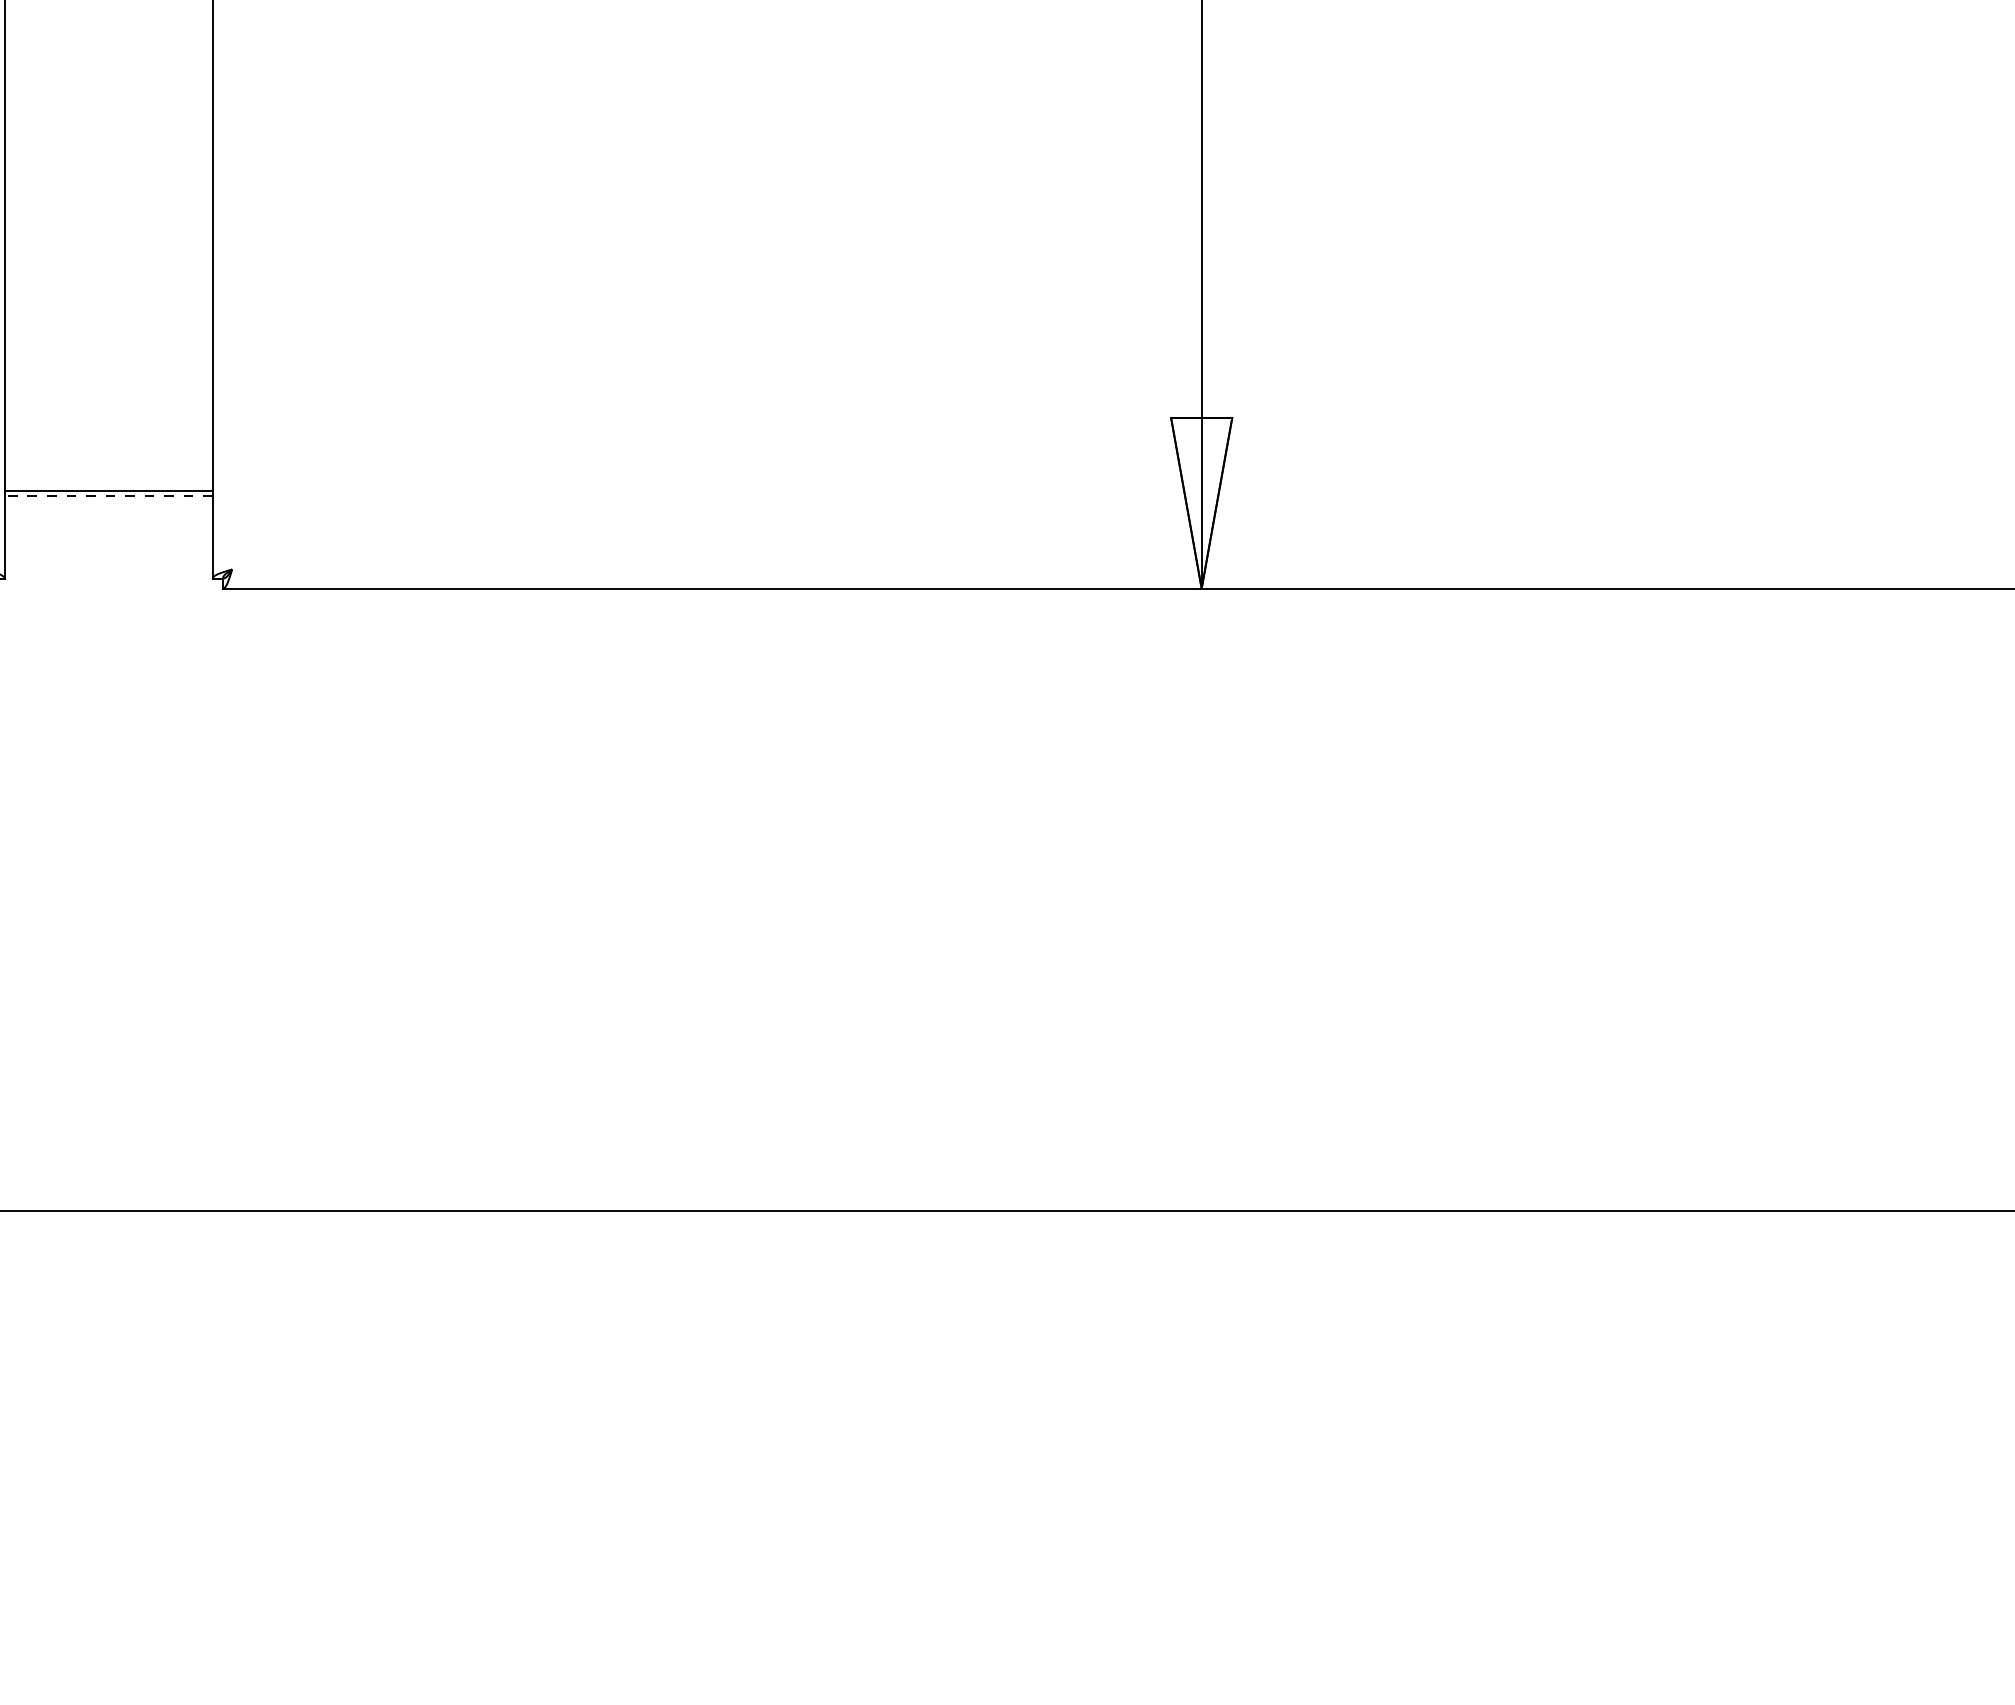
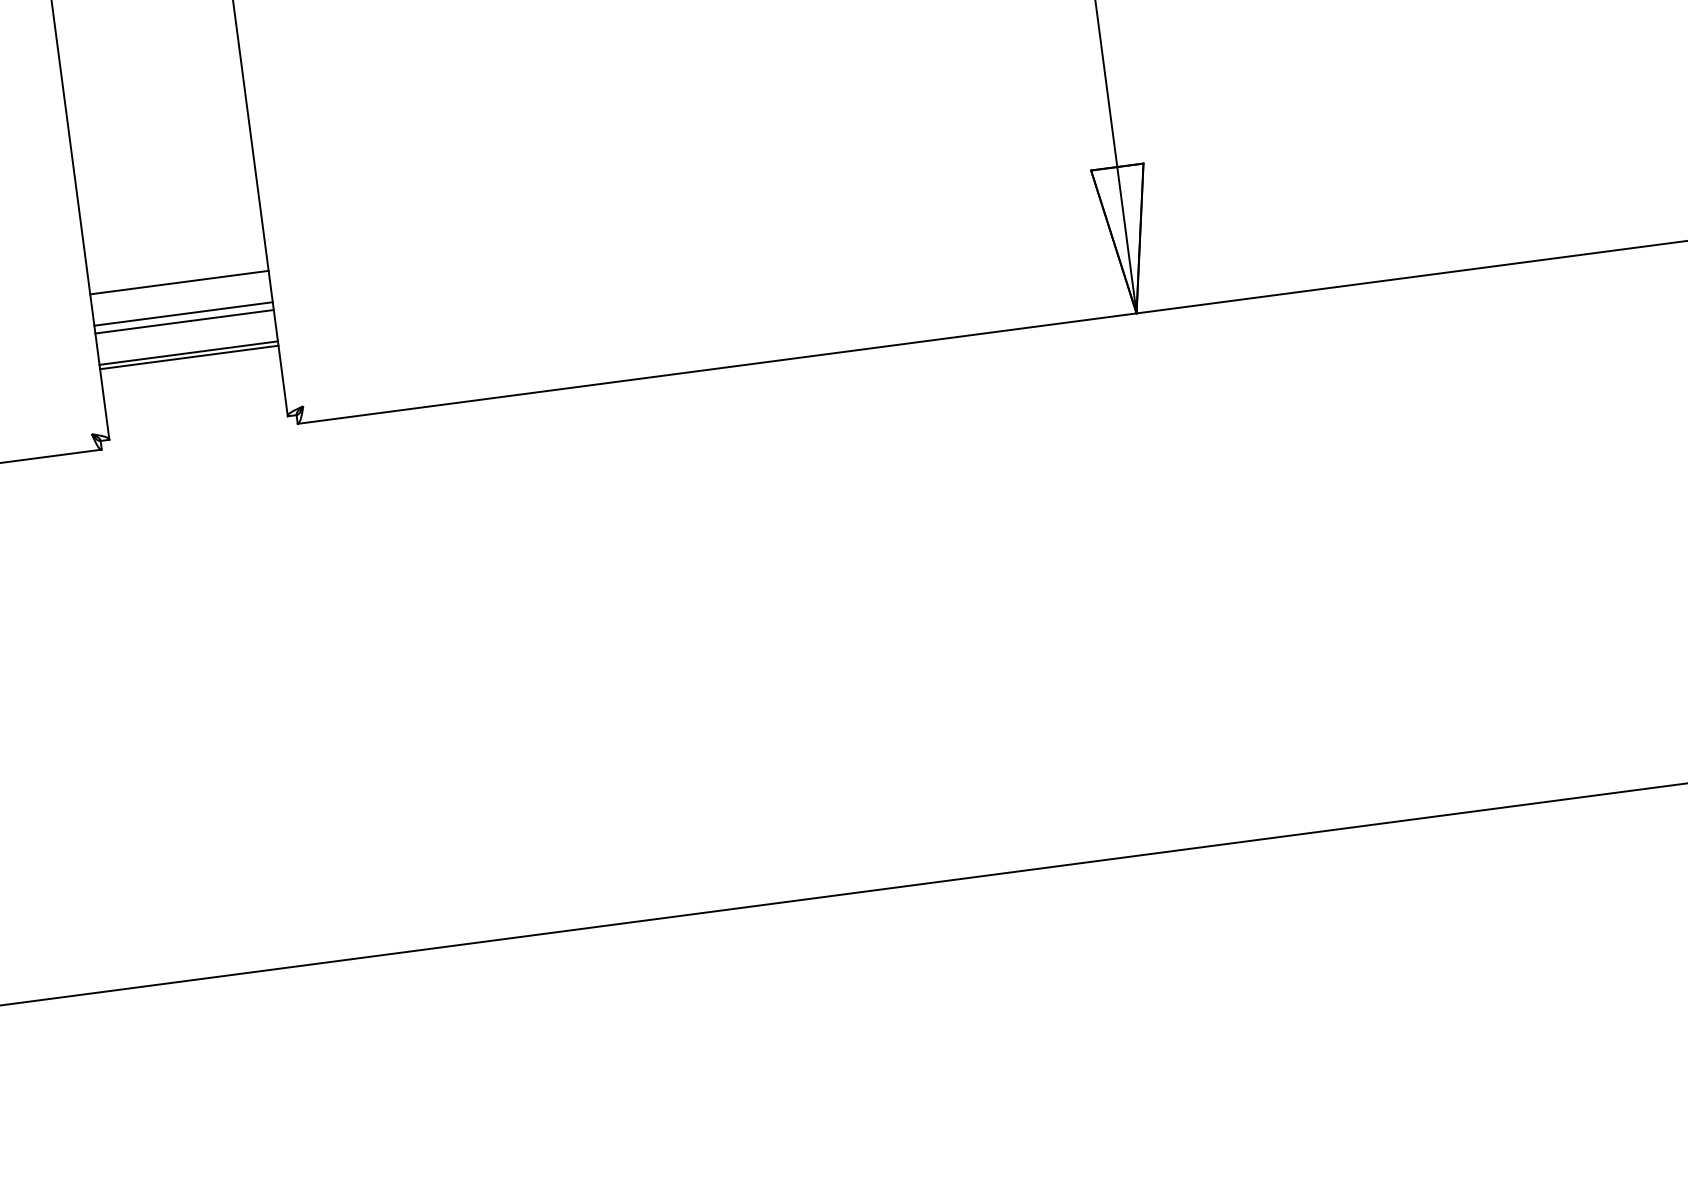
line: (108, 408) -> (179, 282), added
line: (108, 445) -> (183, 314), added
line: (108, 454) -> (184, 321), added
line: (108, 496) -> (189, 357), dashed -> solid

